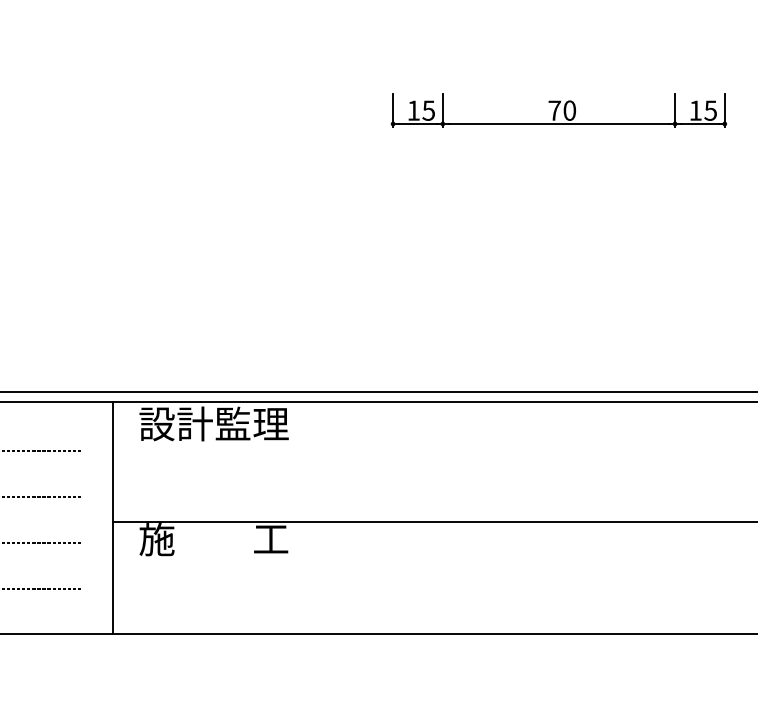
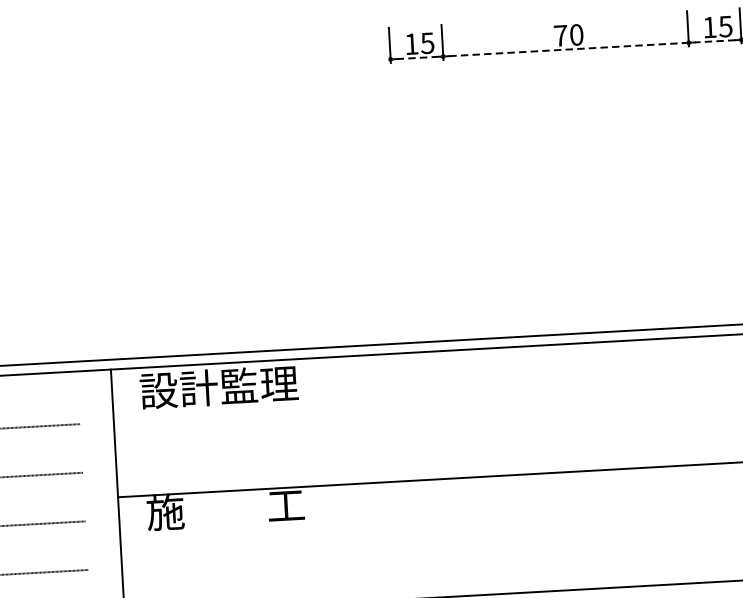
line: (418, 124) -> (417, 58), solid -> dashed
line: (559, 124) -> (566, 50), solid -> dashed
line: (699, 124) -> (714, 41), solid -> dashed

